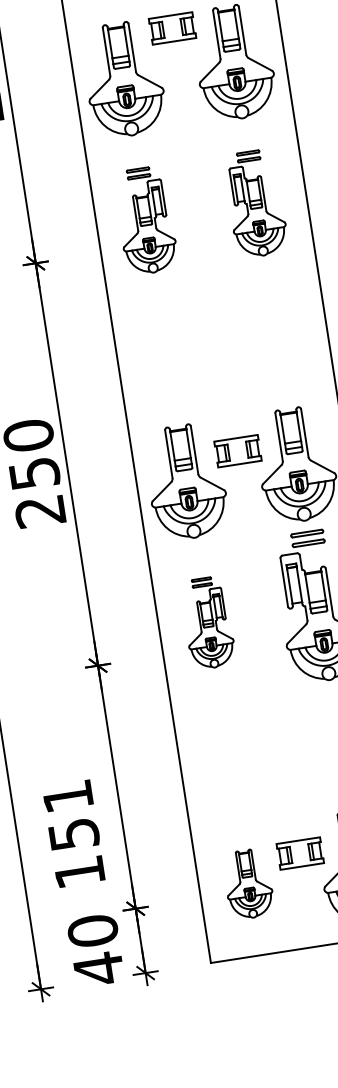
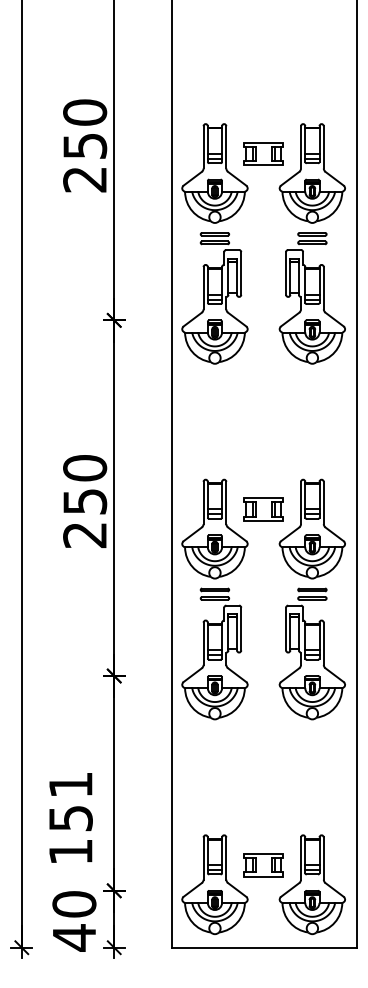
part: (172, 27) -> (263, 153), moved
part: (255, 203) -> (311, 298), size x1.43
part: (145, 220) -> (214, 298), size x1.43
part: (207, 622) -> (214, 653), size x1.67
part: (248, 884) -> (214, 884), size x1.67

